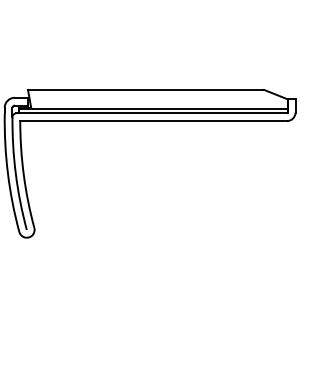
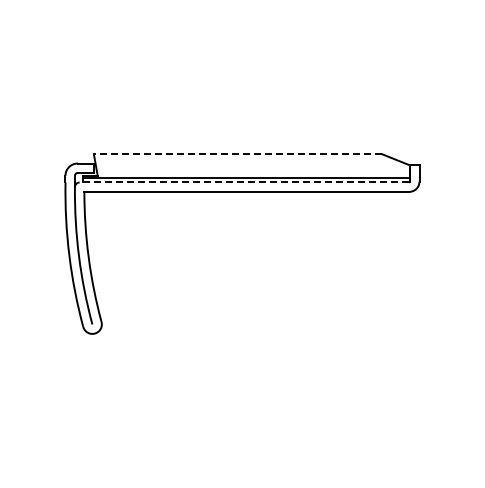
line: (146, 90) -> (237, 154), solid -> dashed
line: (151, 113) -> (244, 182), solid -> dashed

